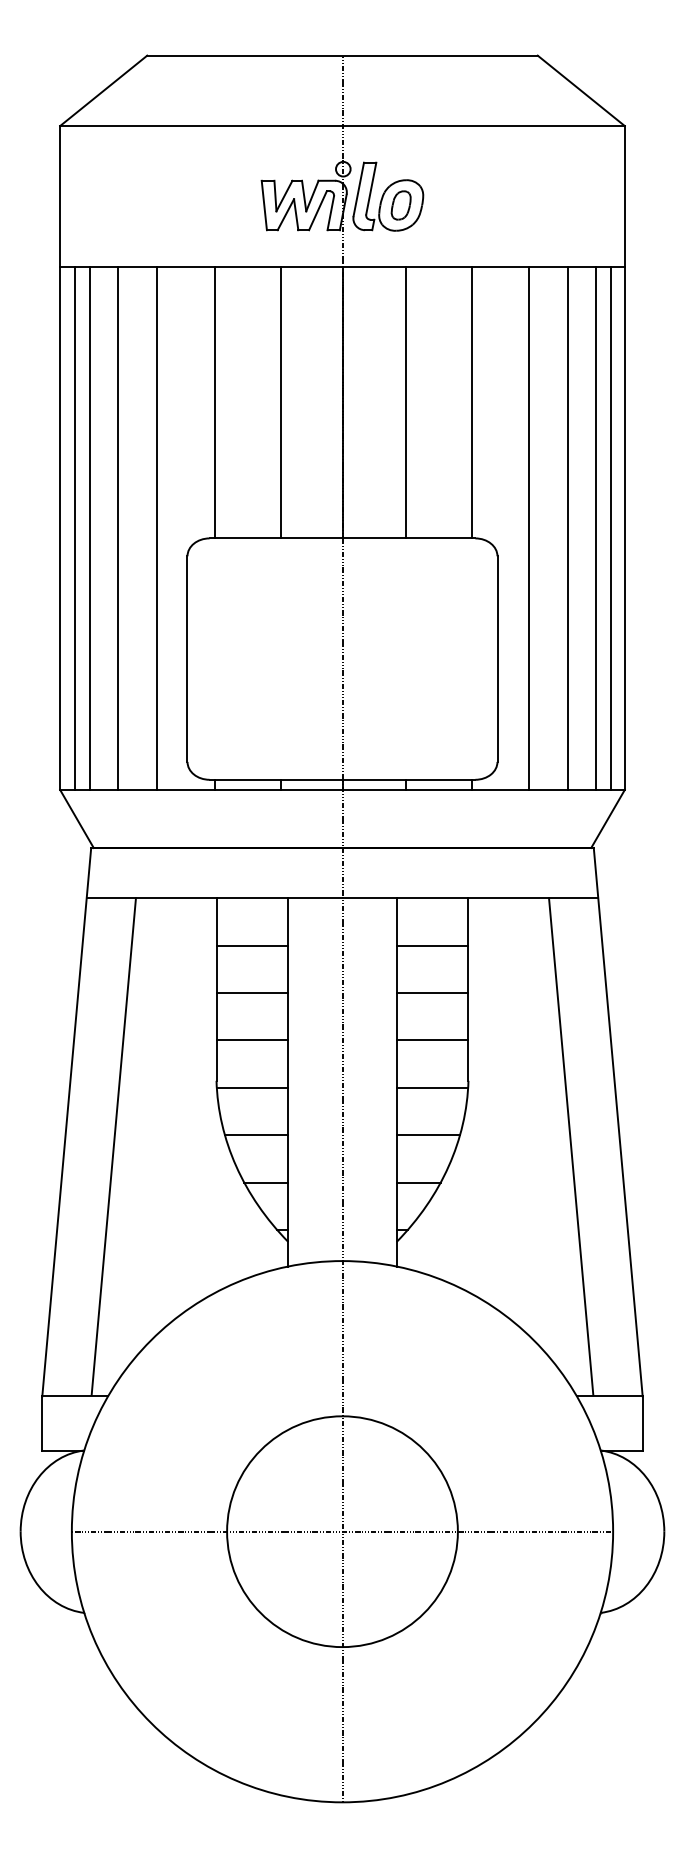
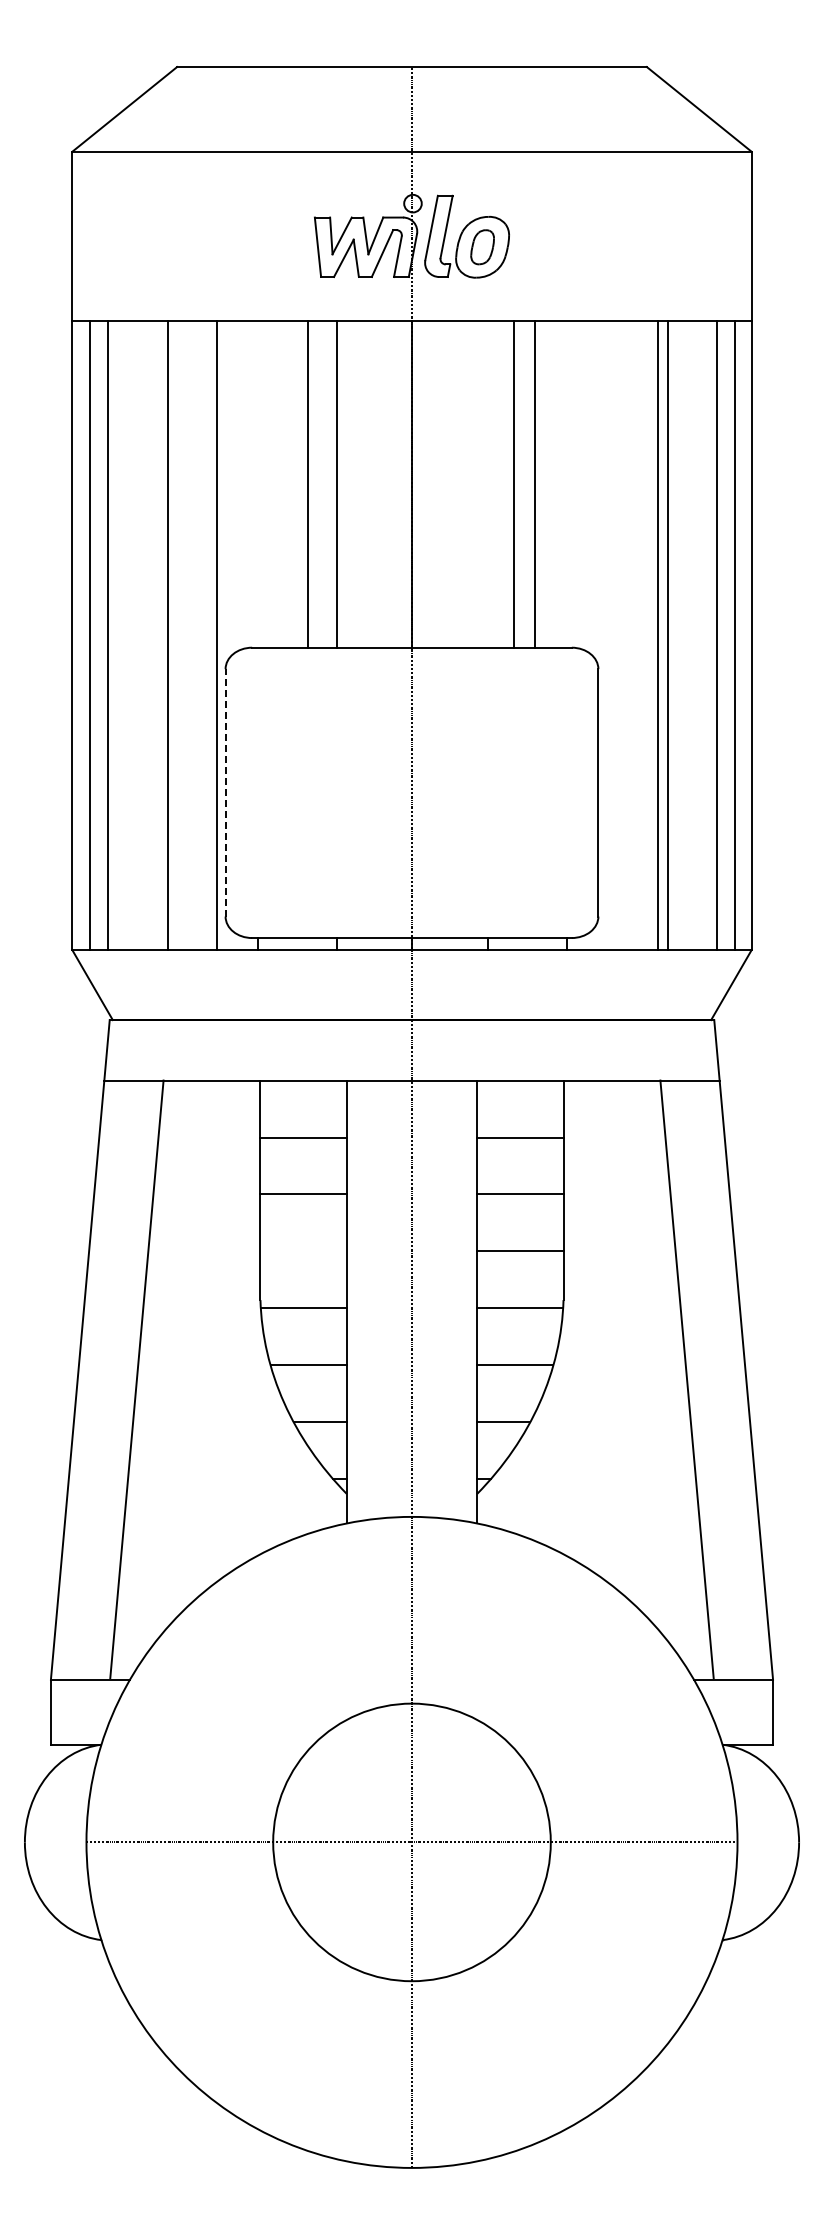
line: (214, 402) -> (308, 484), moved
line: (406, 402) -> (514, 484), moved
line: (471, 402) -> (535, 484), moved
line: (118, 528) -> (168, 635), moved
line: (156, 528) -> (216, 635), moved
line: (529, 528) -> (667, 635), moved
line: (568, 528) -> (658, 635), moved
line: (187, 658) -> (225, 792), solid -> dashed
line: (252, 1040) -> (303, 1251), removed

